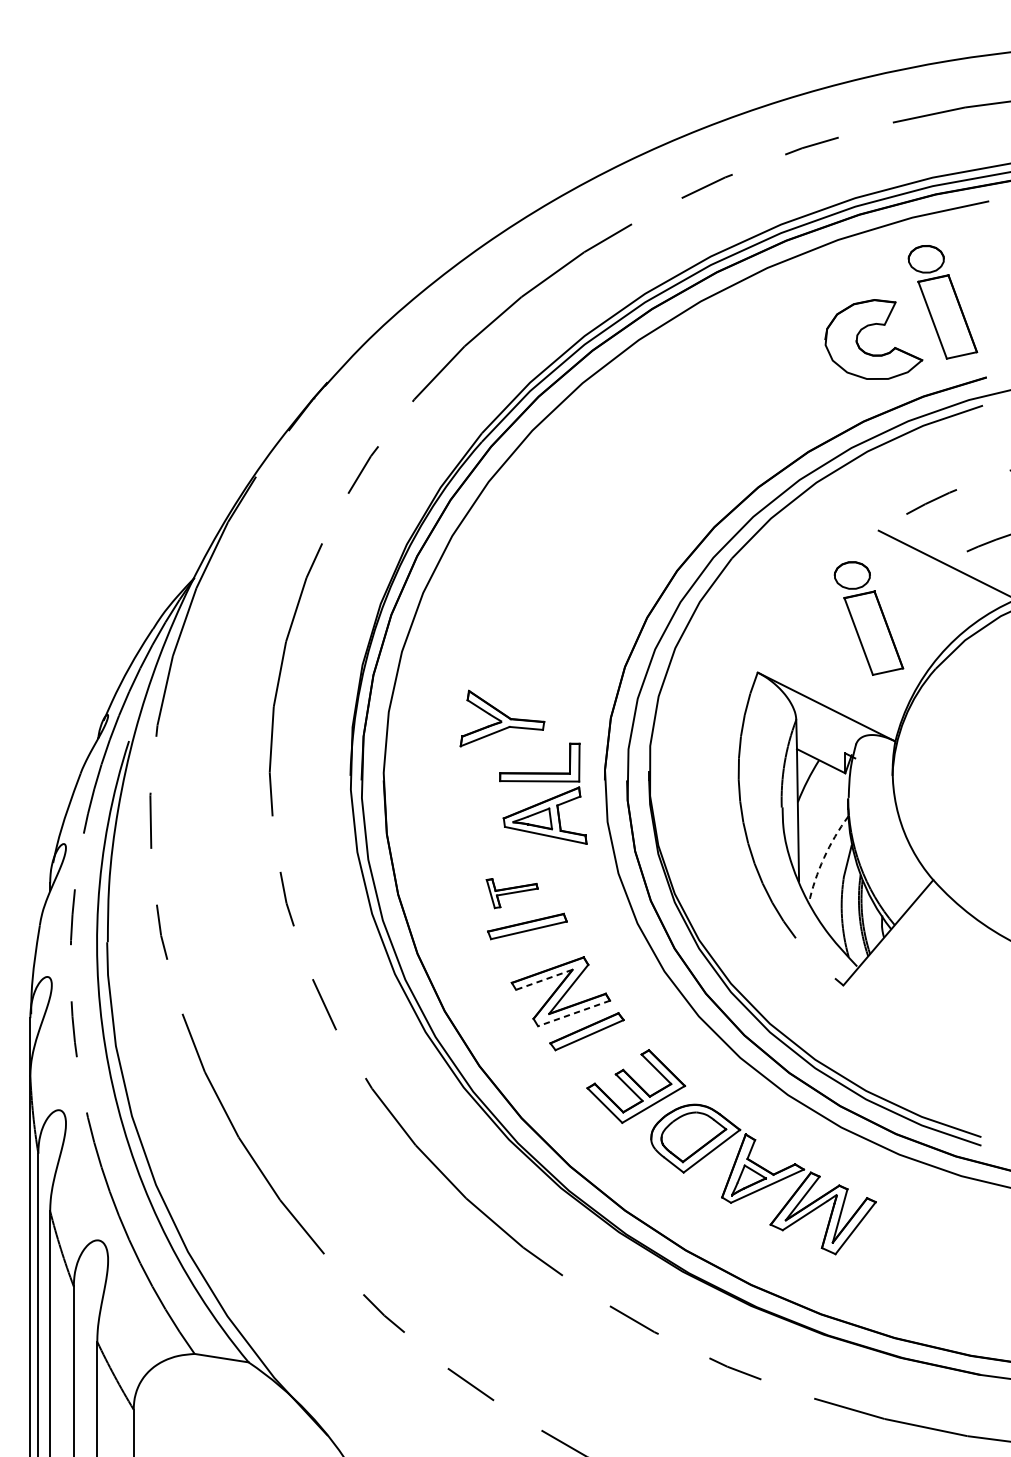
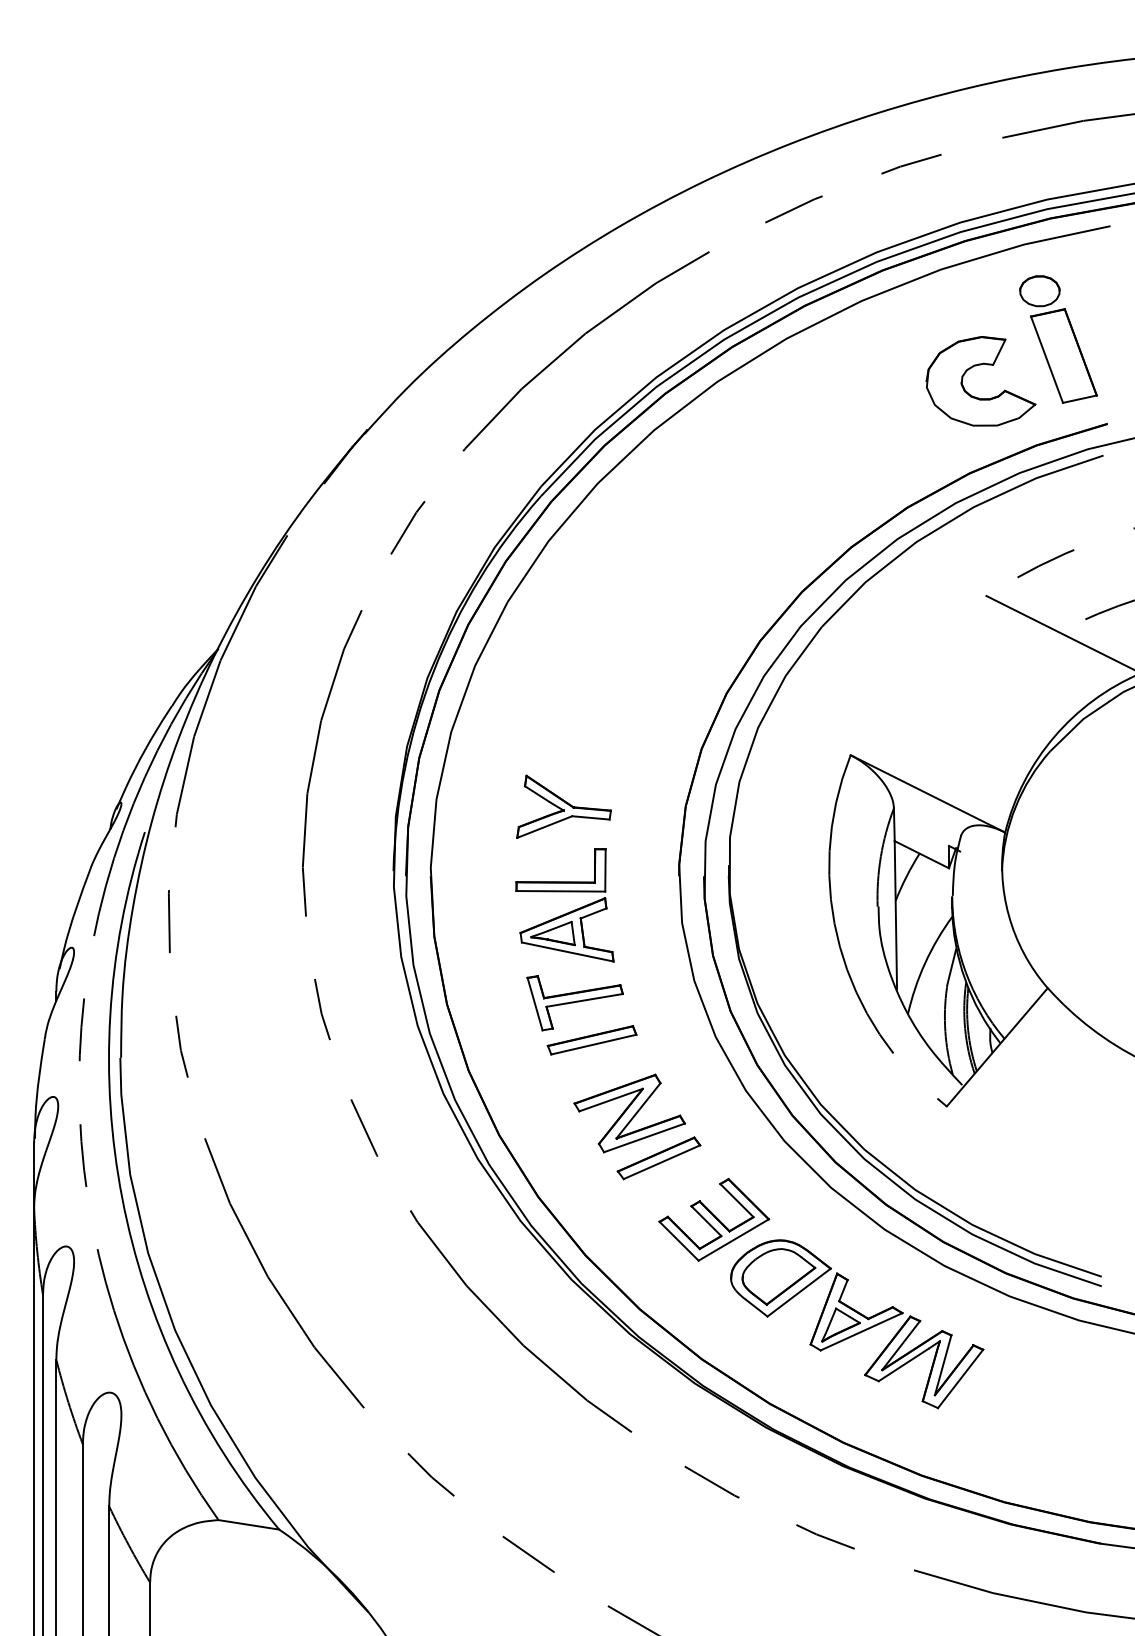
part: (868, 618) -> (975, 694), removed
part: (545, 800) -> (567, 912), moved
arc: (824, 858) -> (925, 963), dashed -> solid
part: (511, 893) -> (574, 1003), size x1.67
line: (544, 980) -> (611, 1100), dashed -> solid
line: (574, 1013) -> (644, 1137), dashed -> solid

